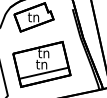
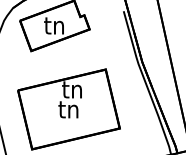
line: (43, 72) -> (71, 123), removed

